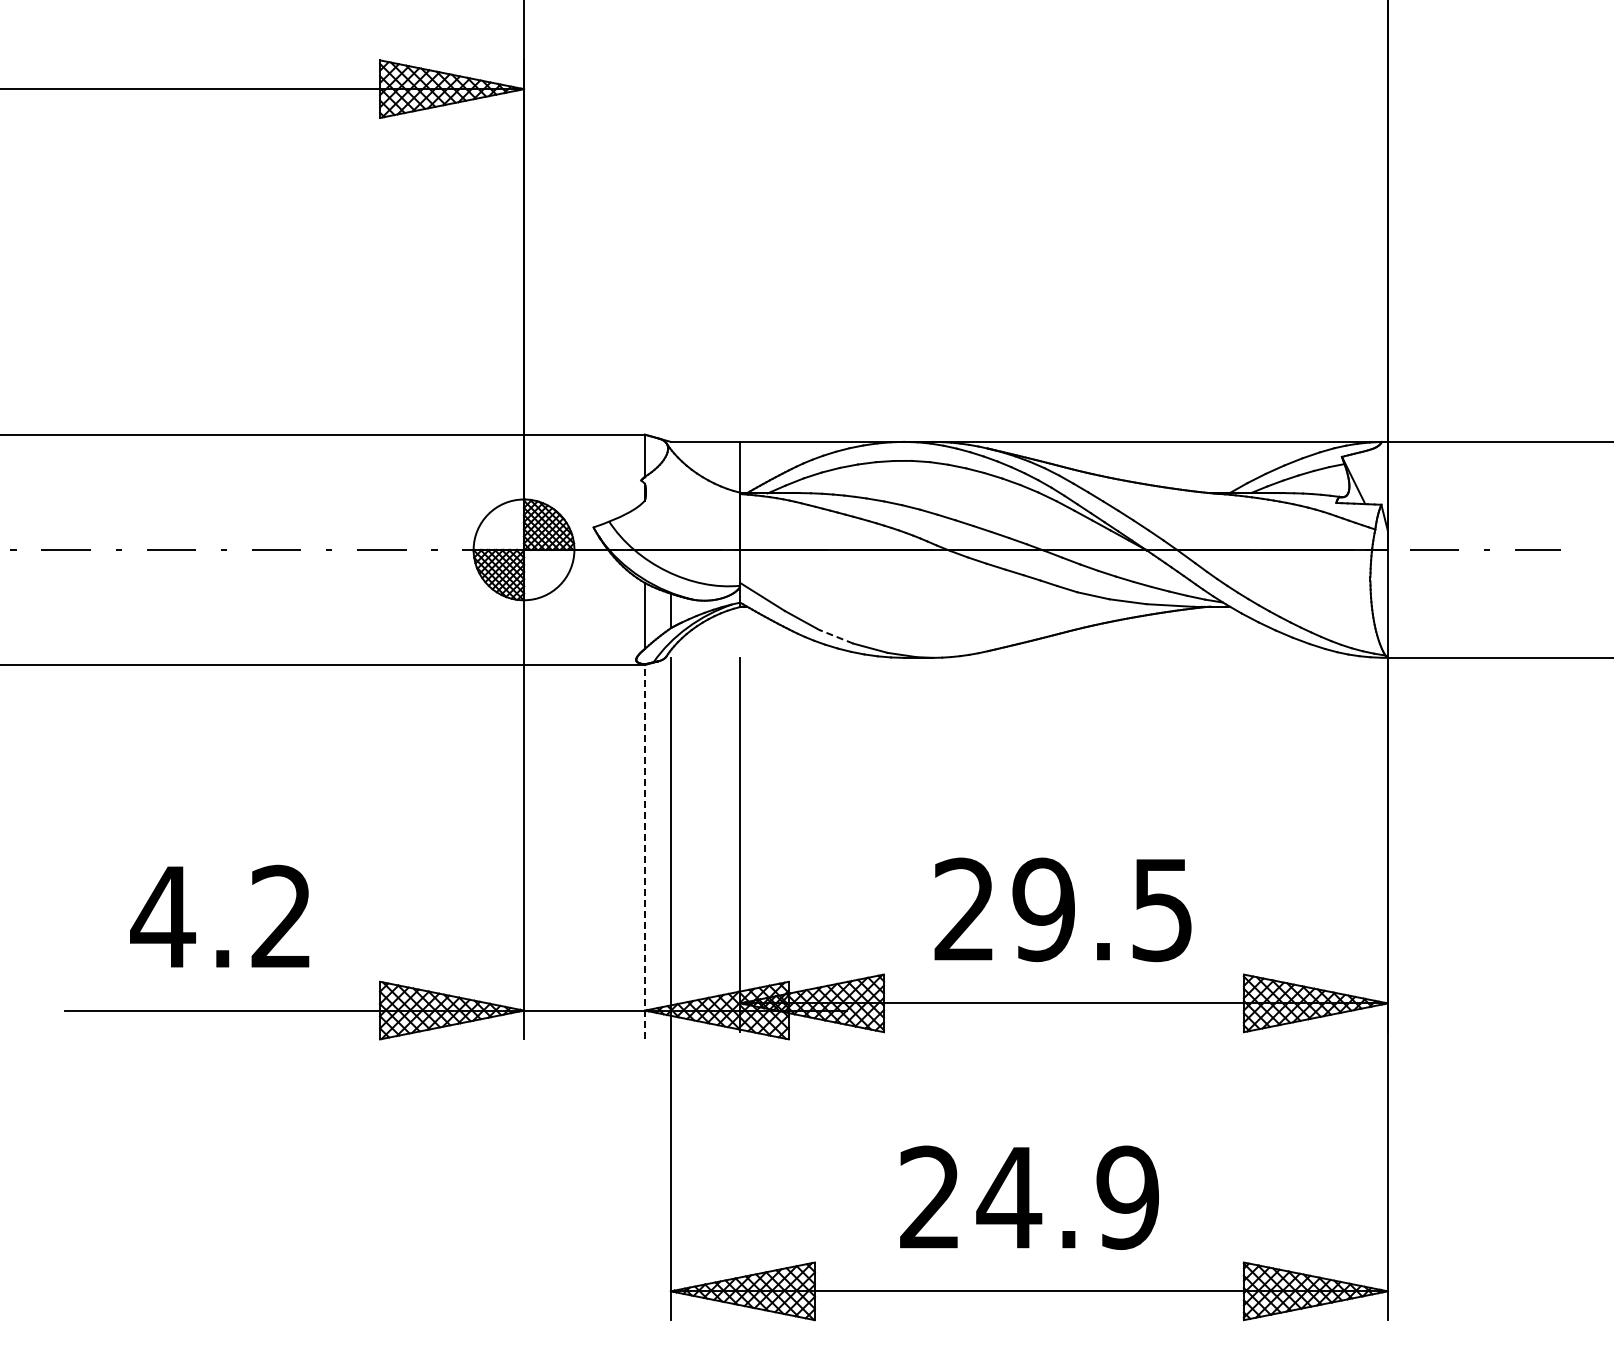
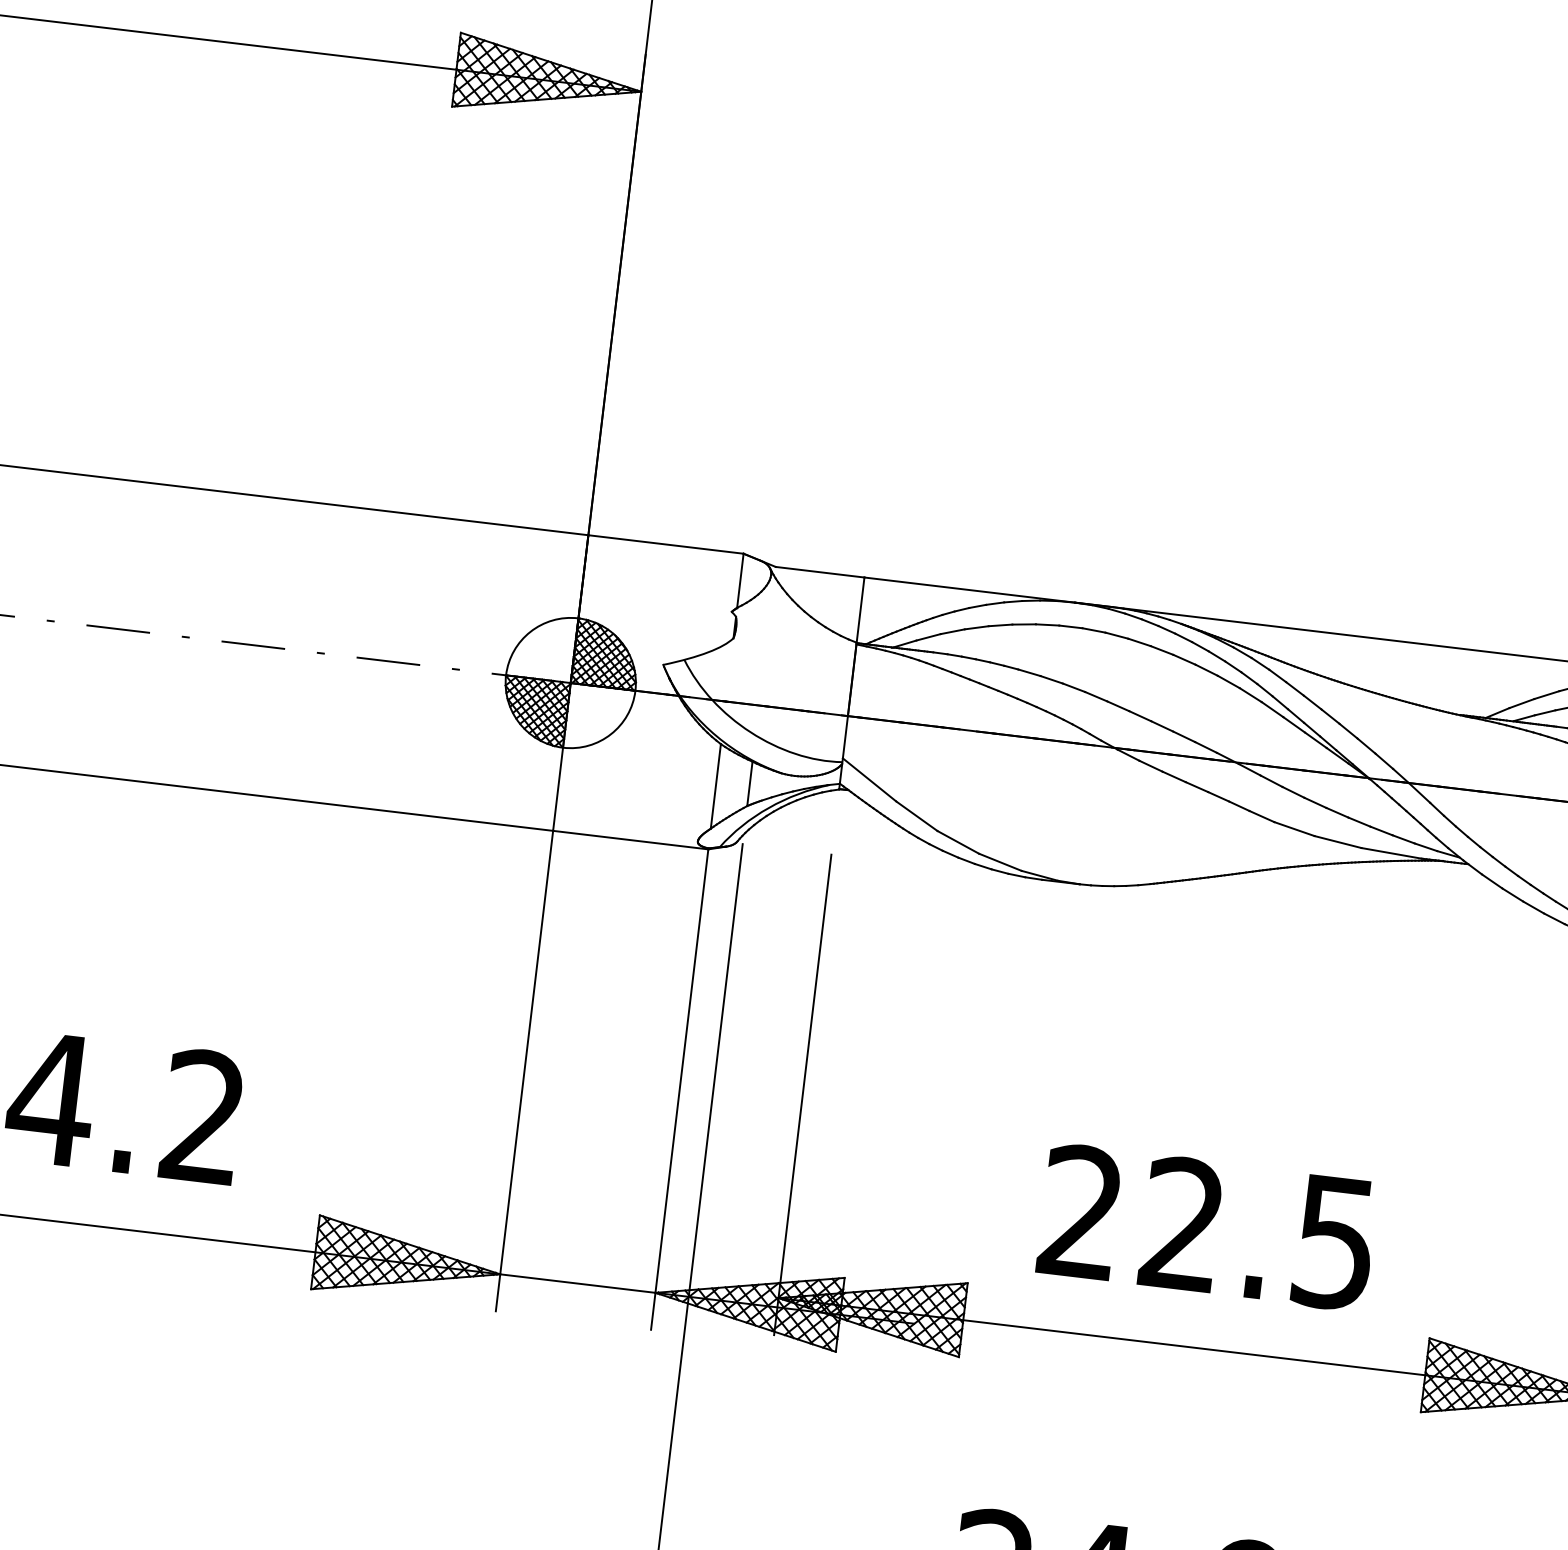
line: (835, 636) -> (957, 841), dashed -> solid
line: (644, 851) -> (679, 1088), dashed -> solid
text: (1043, 909) -> (1182, 1224), 29.5 -> 22.5

